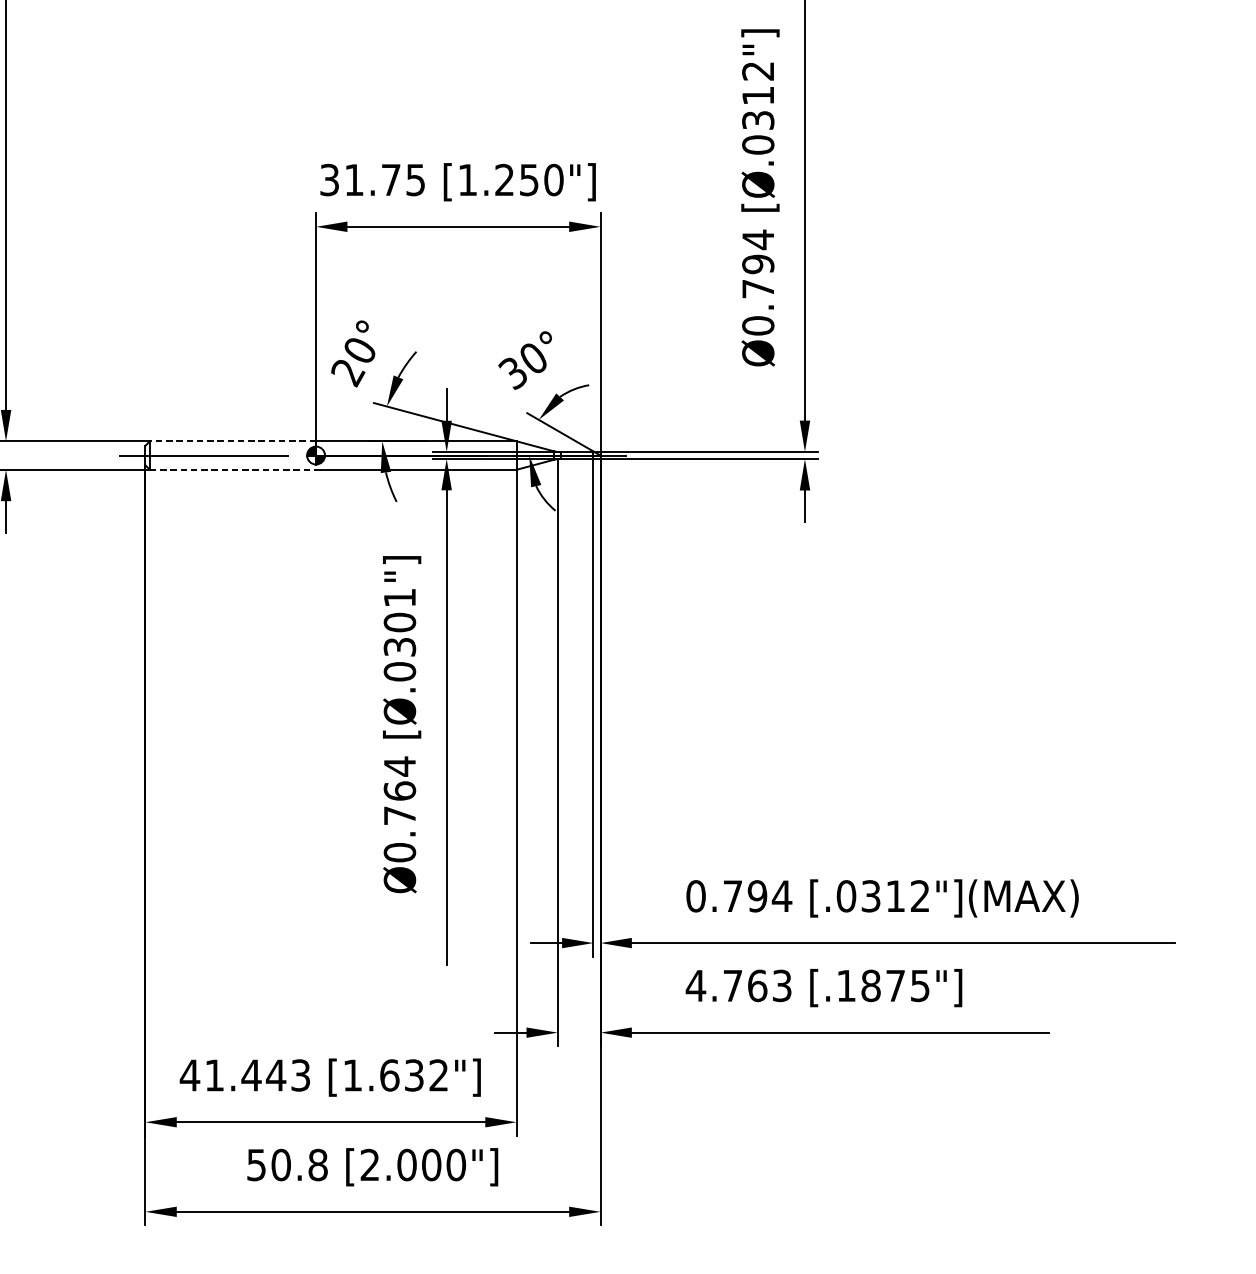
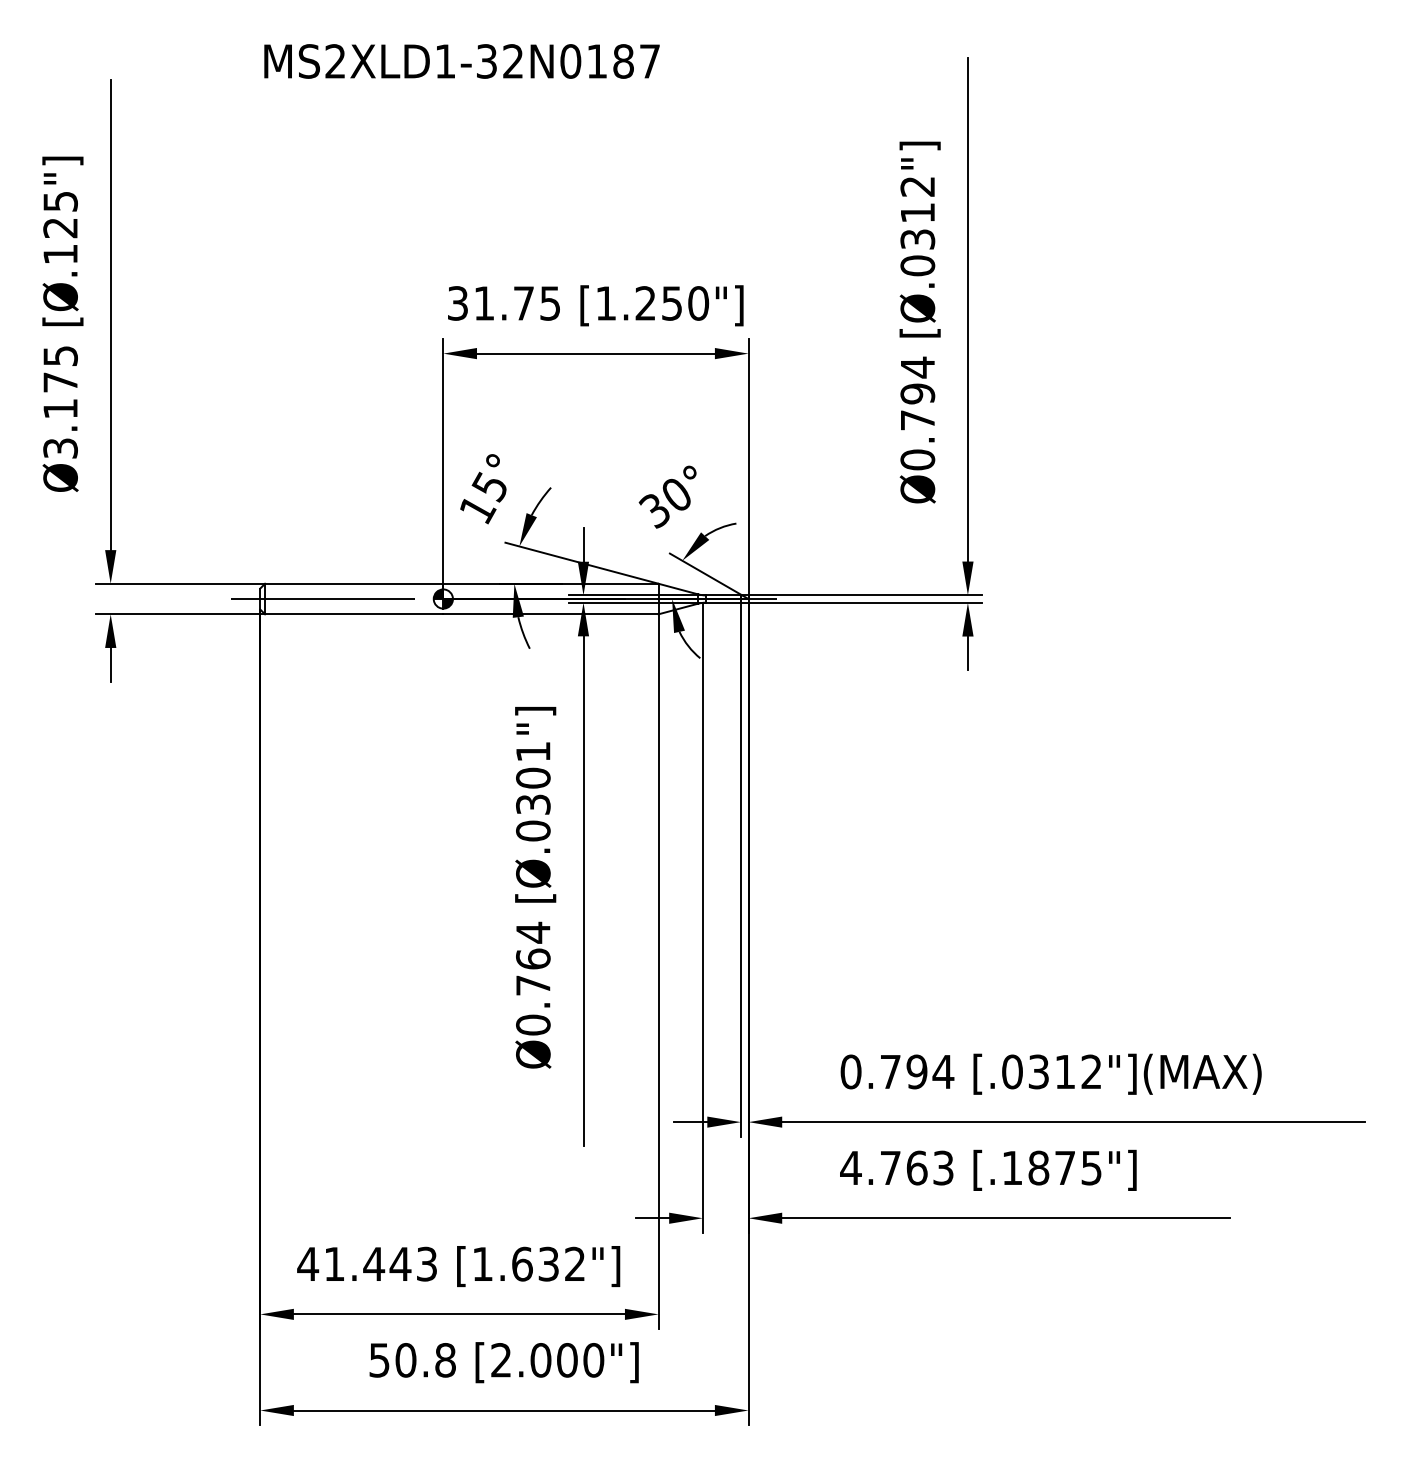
text: (352, 361) -> (482, 498), 20° -> 15°
line: (232, 441) -> (353, 583), dashed -> solid
line: (233, 469) -> (354, 614), dashed -> solid

